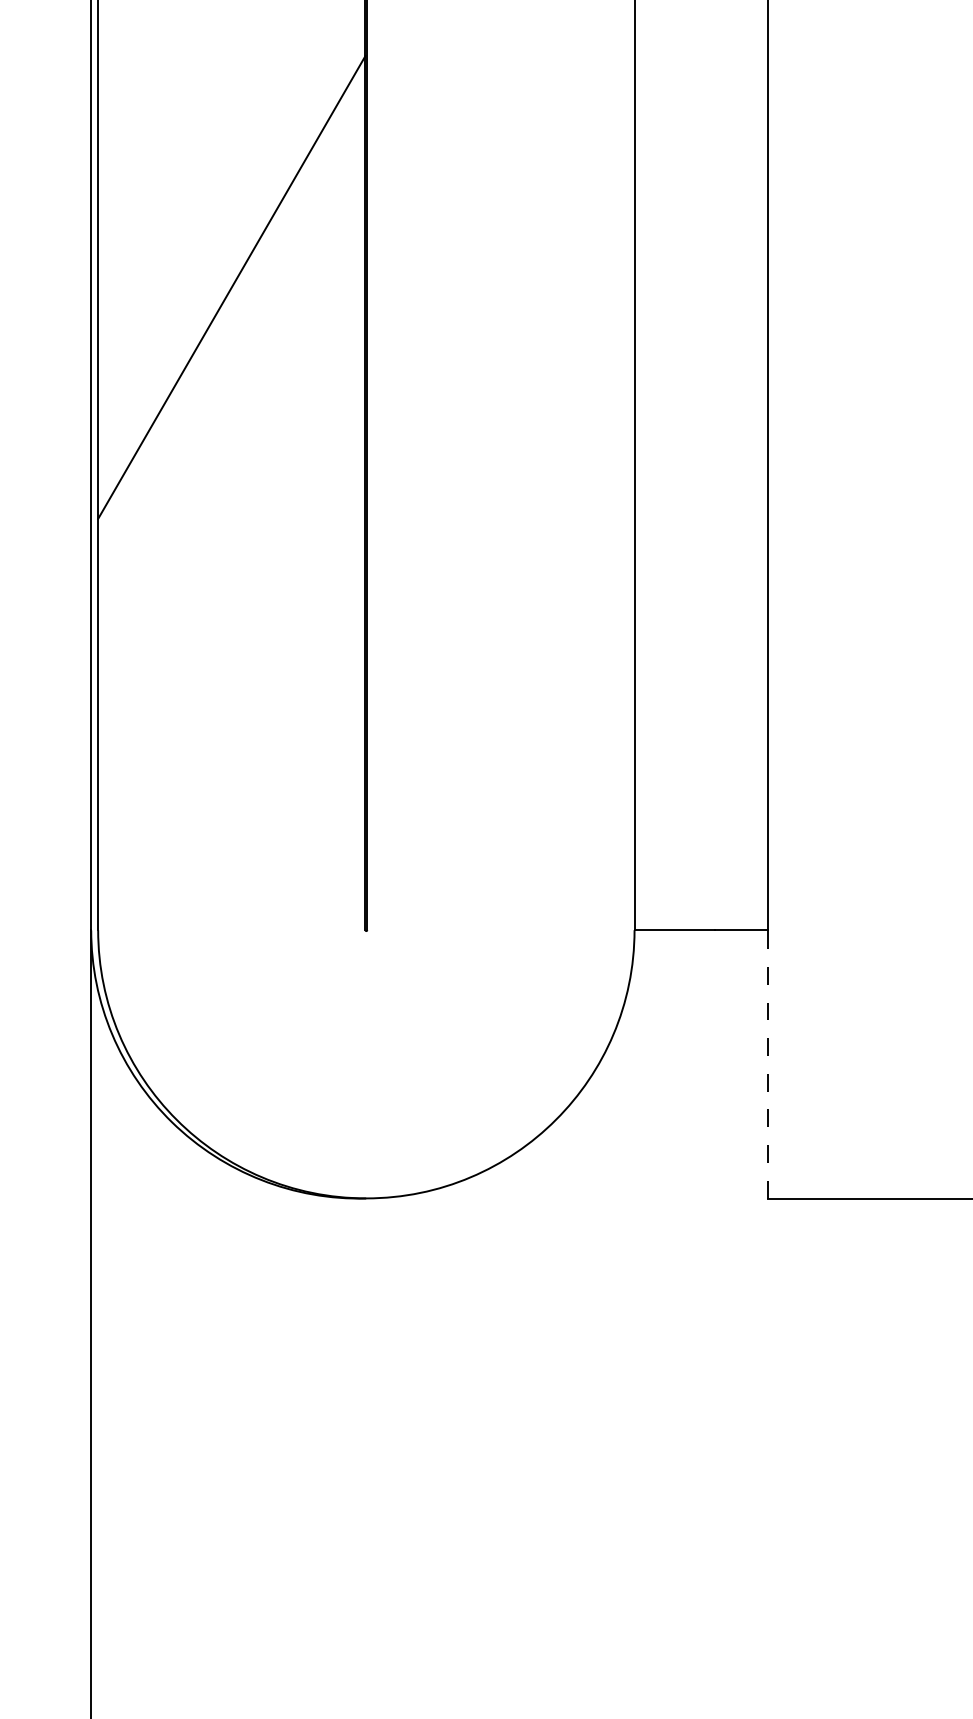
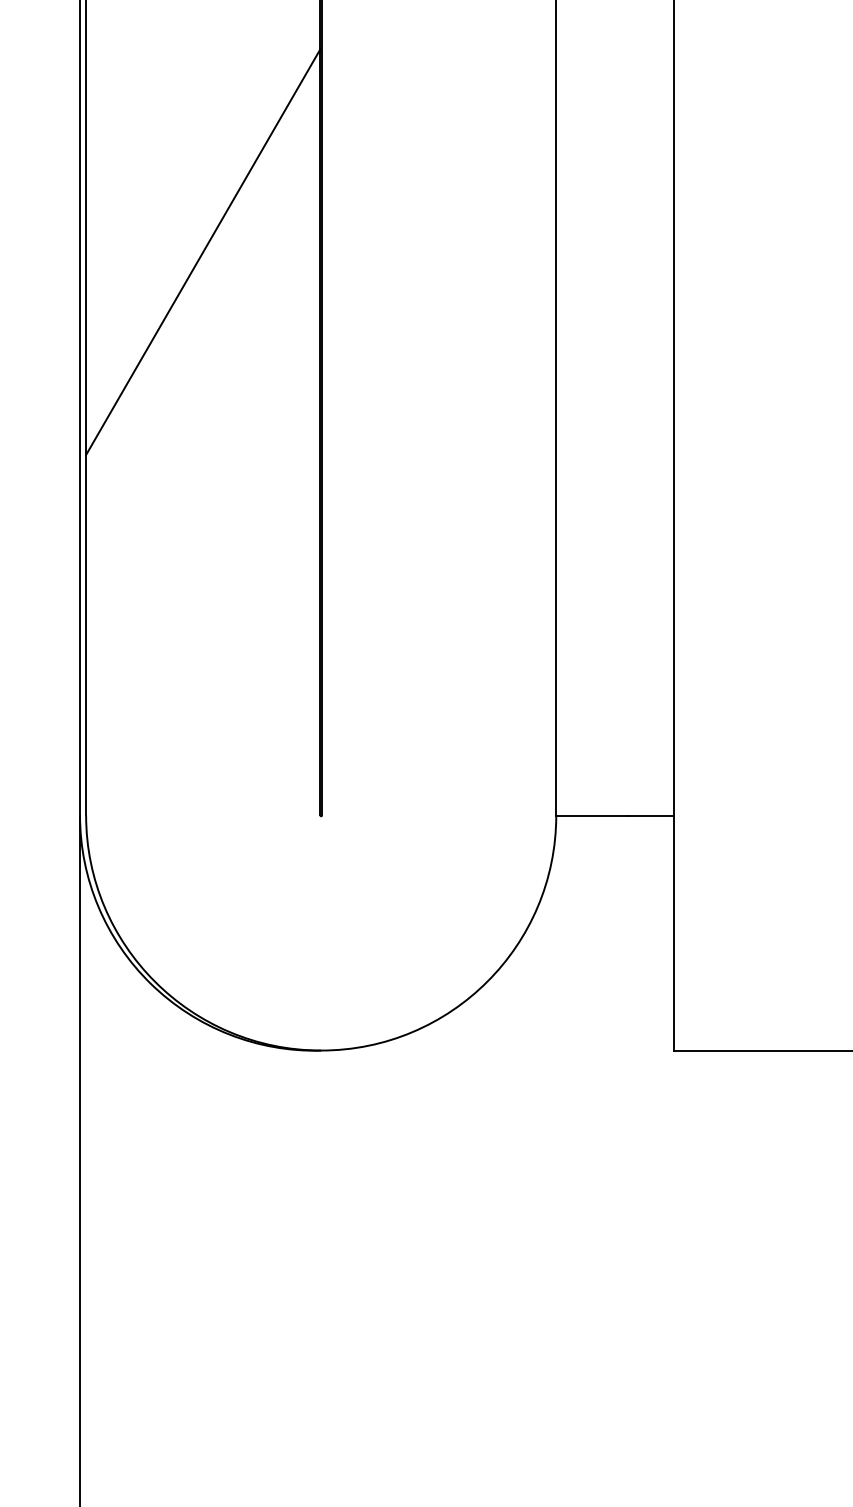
line: (768, 1063) -> (673, 932), dashed -> solid

